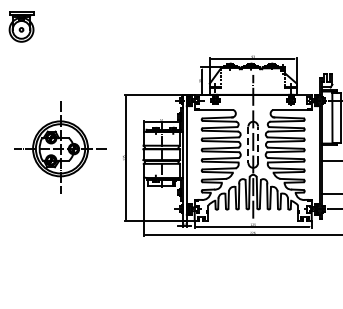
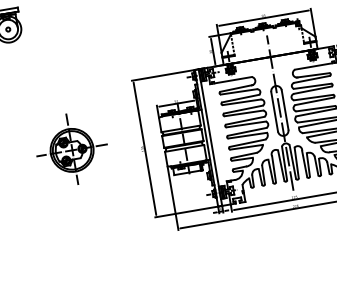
line: (258, 144) -> (285, 109), dashed -> solid
line: (248, 145) -> (274, 112), dashed -> solid
part: (59, 146) -> (70, 148), size x0.71

